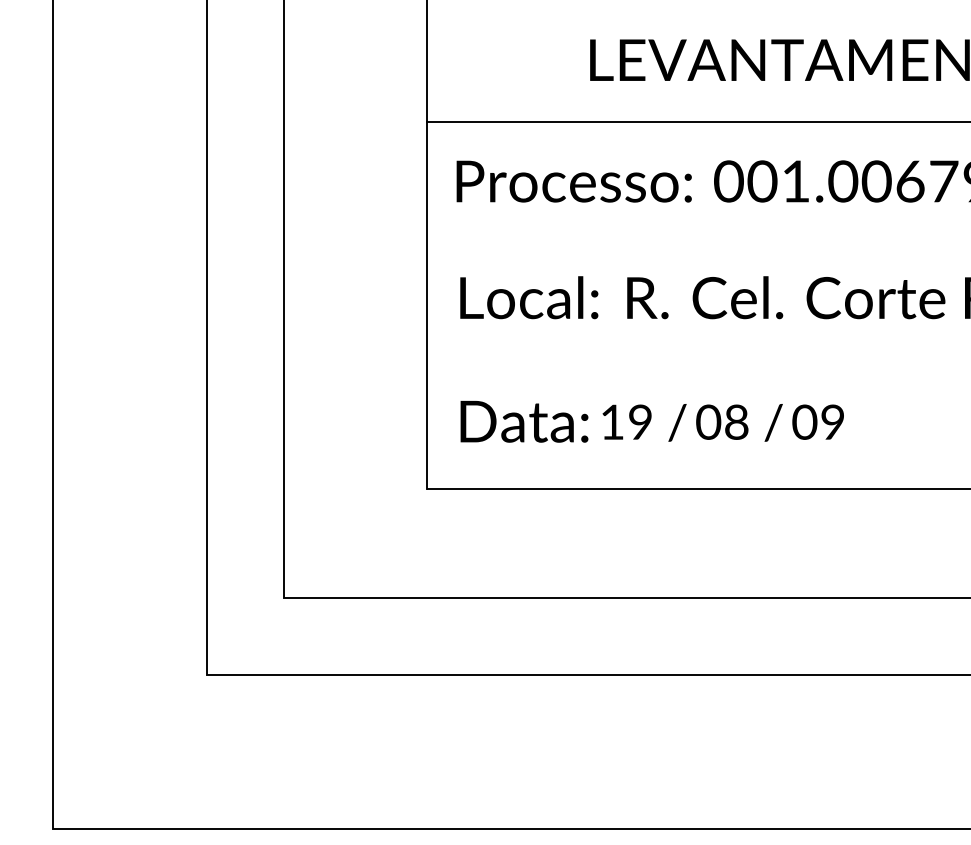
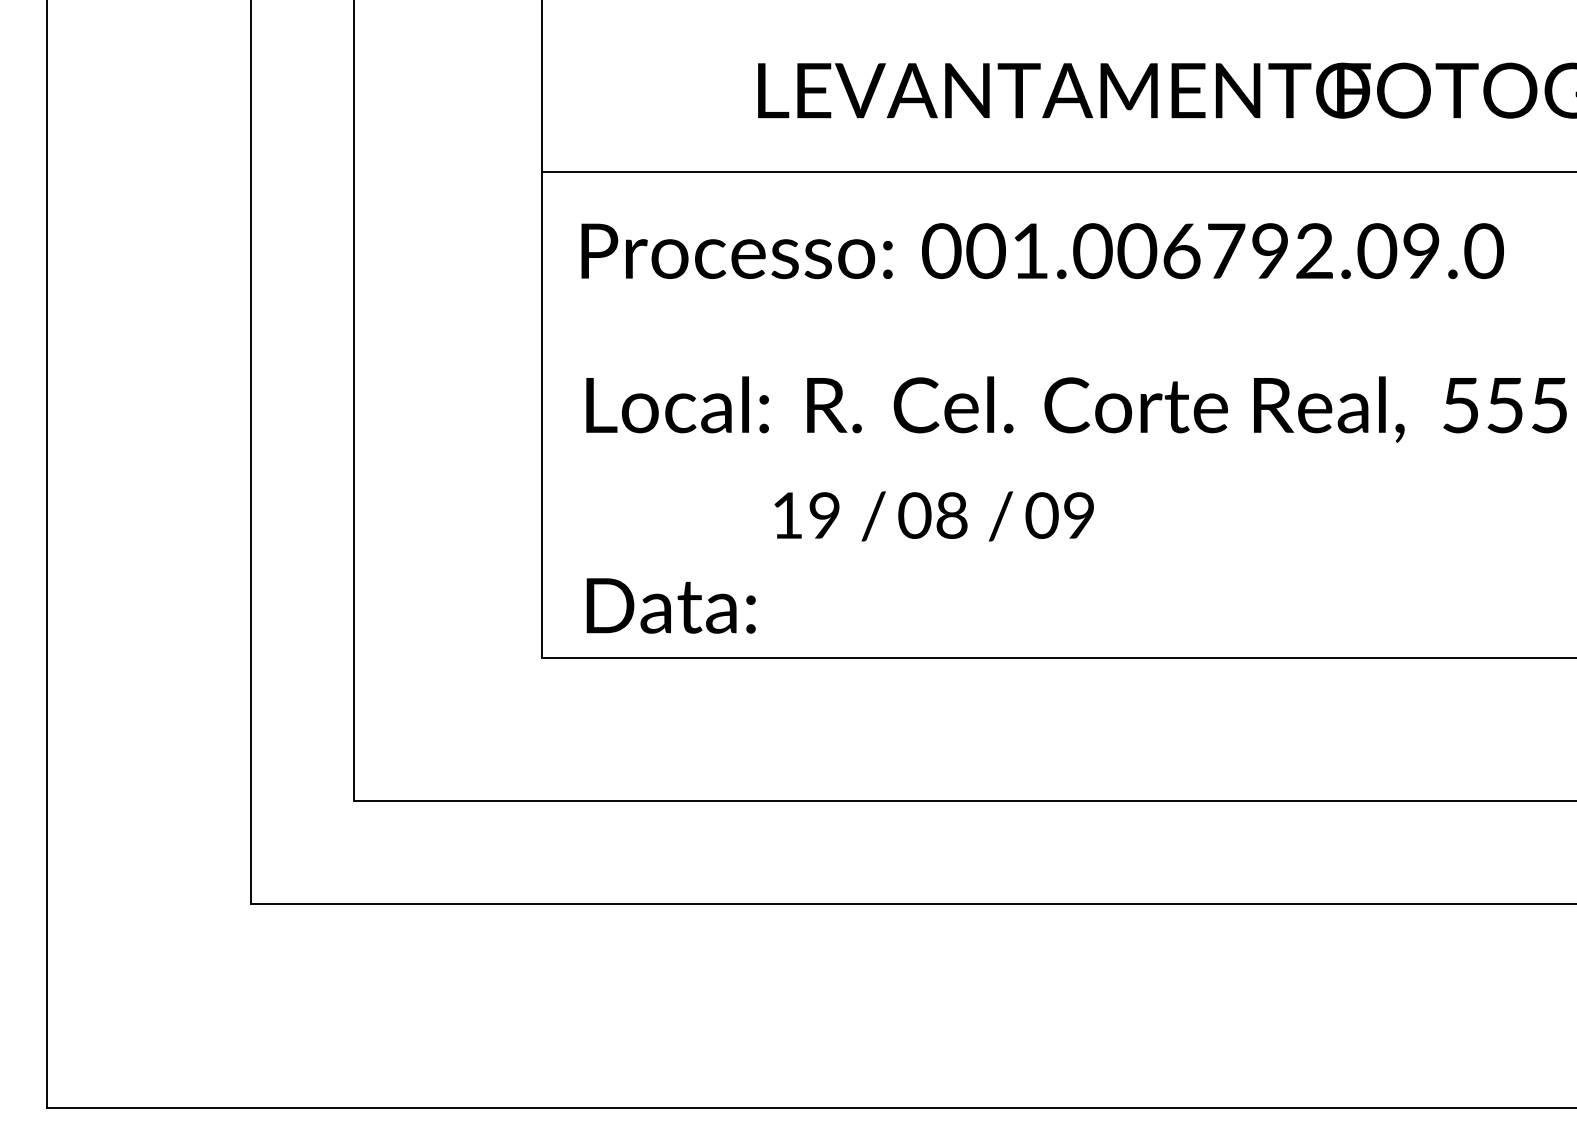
text: (523, 421) -> (670, 605), moved
text: (722, 422) -> (933, 516), moved

